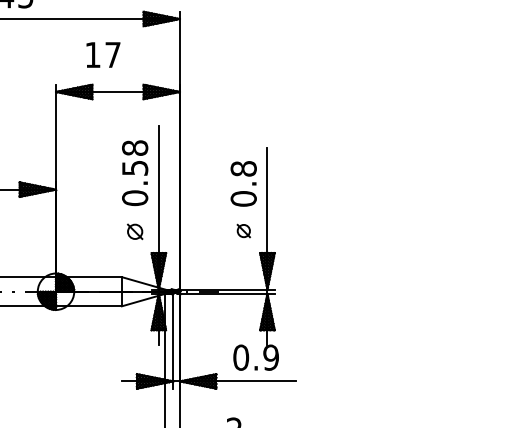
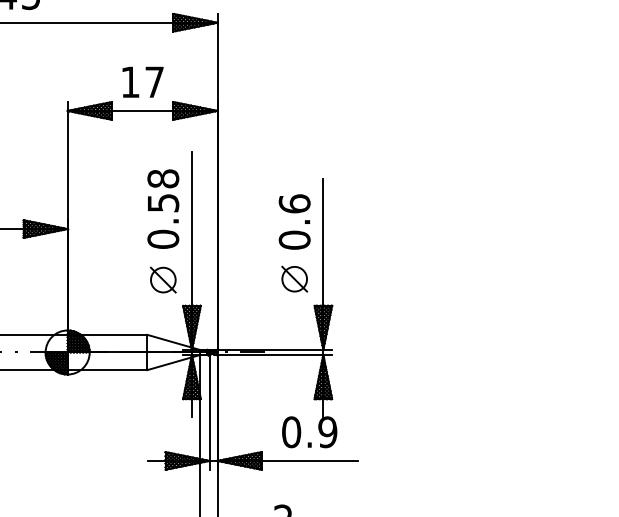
text: (103, 54) -> (142, 81), moved
text: (243, 168) -> (294, 203), 0.8 -> 0.6
part: (243, 230) -> (294, 278), size x1.67
part: (135, 231) -> (163, 279), size x1.43

